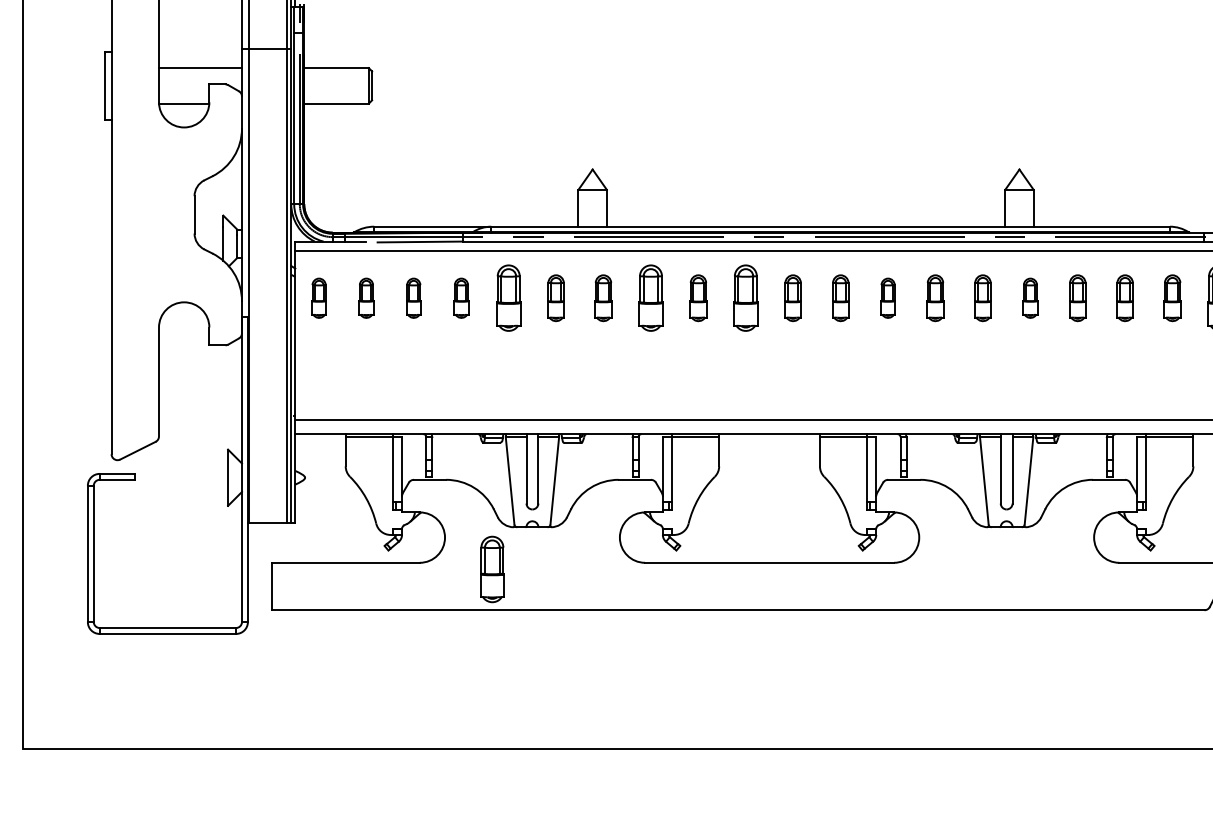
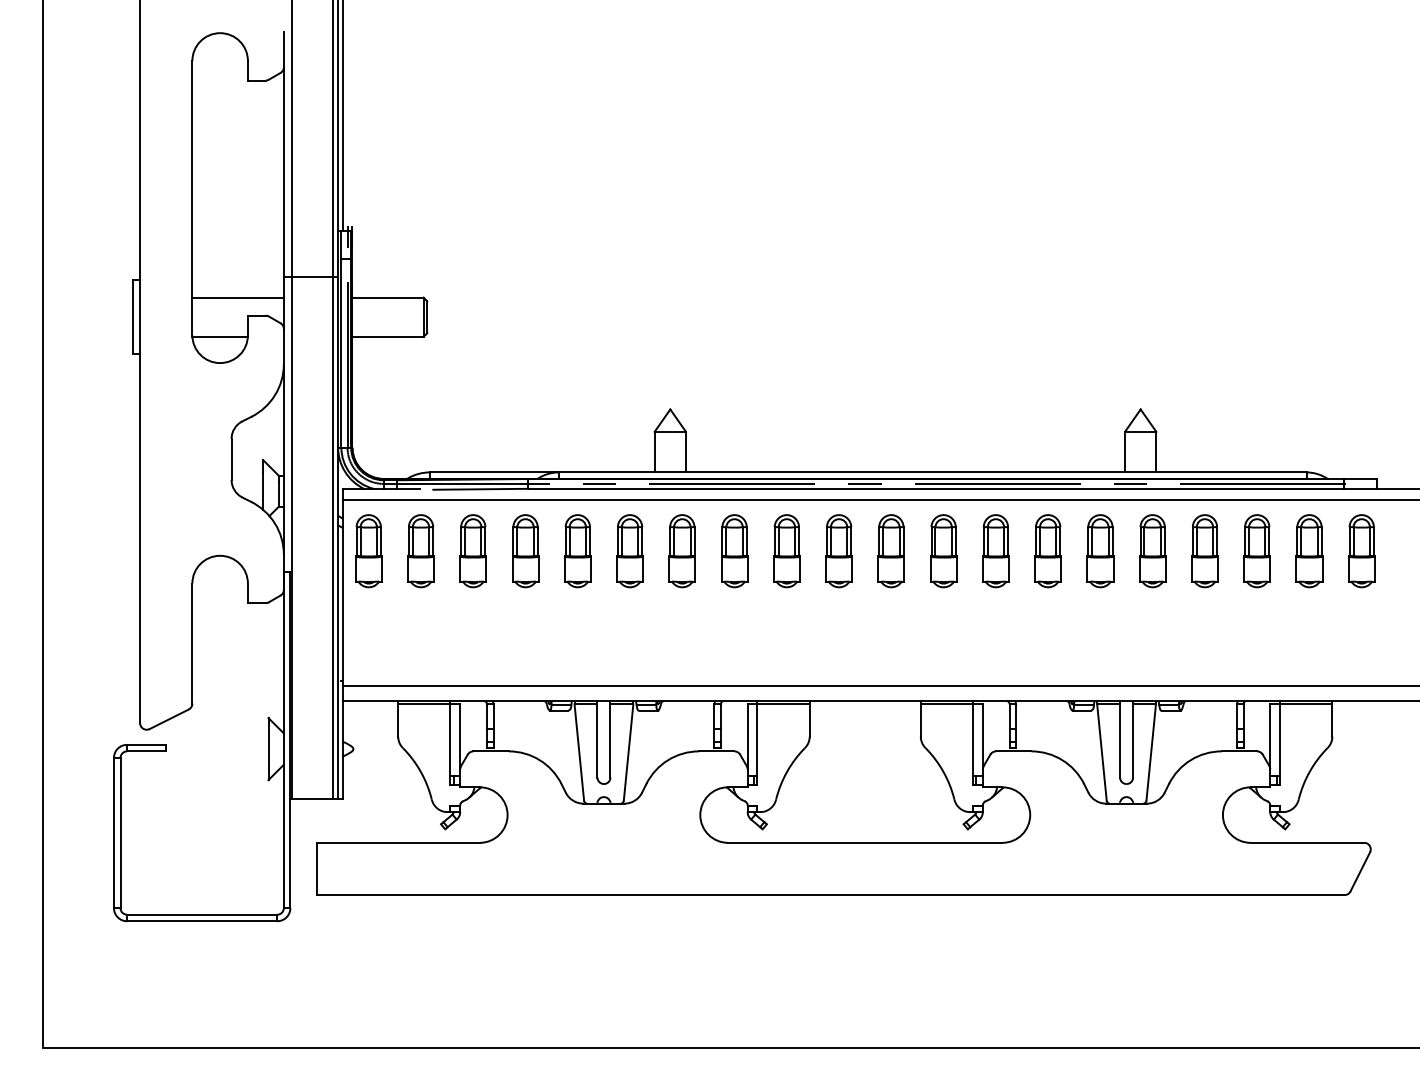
part: (318, 298) -> (368, 551), size x1.67
part: (365, 298) -> (420, 551), size x1.67
part: (413, 298) -> (472, 551), size x1.67
part: (461, 298) -> (525, 551), size x1.67
part: (555, 298) -> (629, 551), size x1.43
part: (602, 298) -> (681, 551), size x1.43
part: (698, 298) -> (786, 551), size x1.43
part: (792, 298) -> (890, 551), size x1.43
part: (840, 298) -> (943, 551), size x1.43
part: (887, 298) -> (995, 551), size x1.67
part: (934, 298) -> (1047, 551), size x1.43
part: (983, 298) -> (1100, 551), size x1.43
part: (1030, 298) -> (1152, 551), size x1.67
part: (1077, 298) -> (1204, 551), size x1.43
part: (1124, 298) -> (1256, 551), size x1.43
part: (1172, 298) -> (1309, 551), size x1.43
part: (492, 569) -> (559, 850), removed

